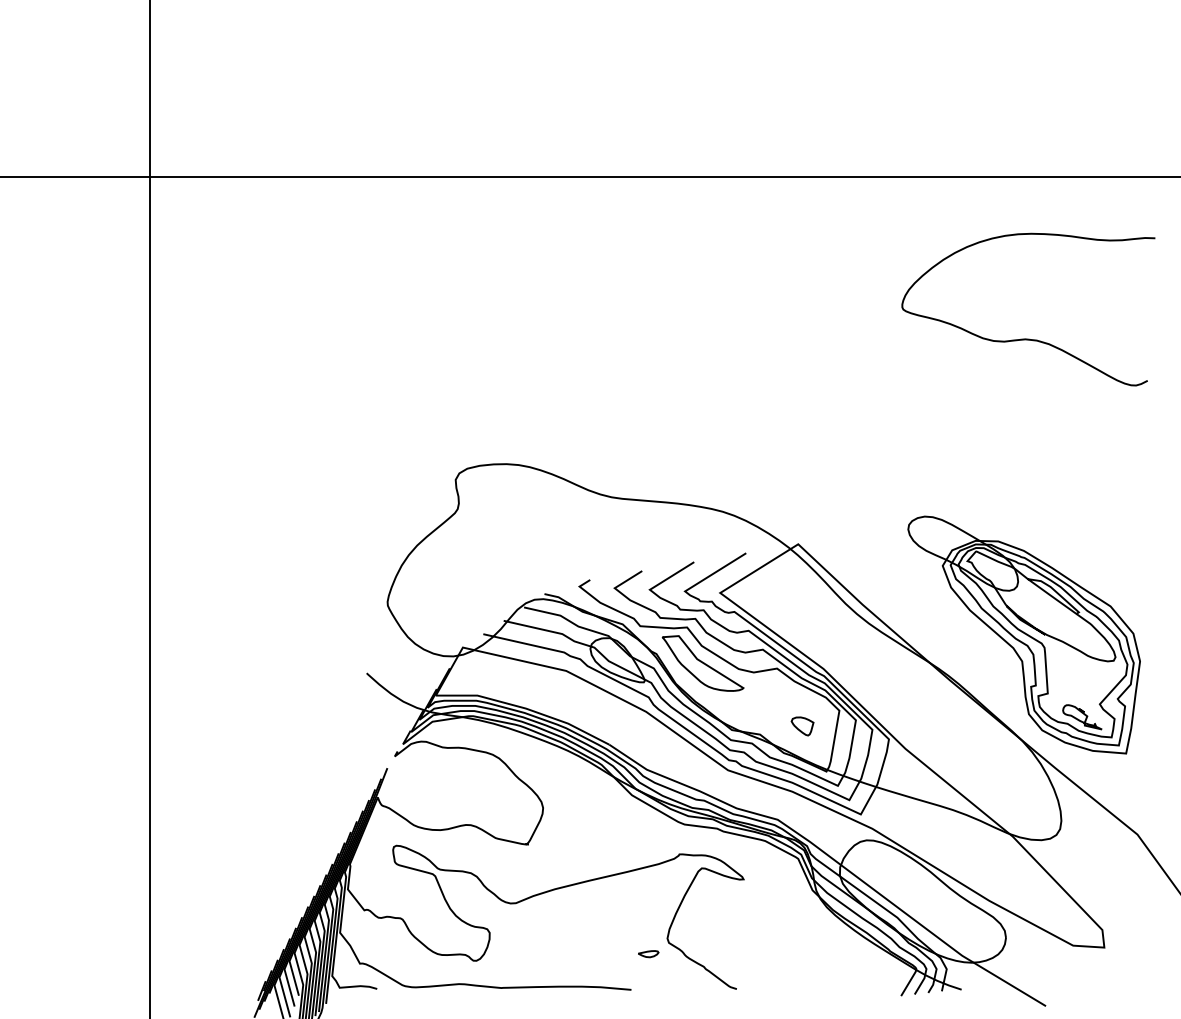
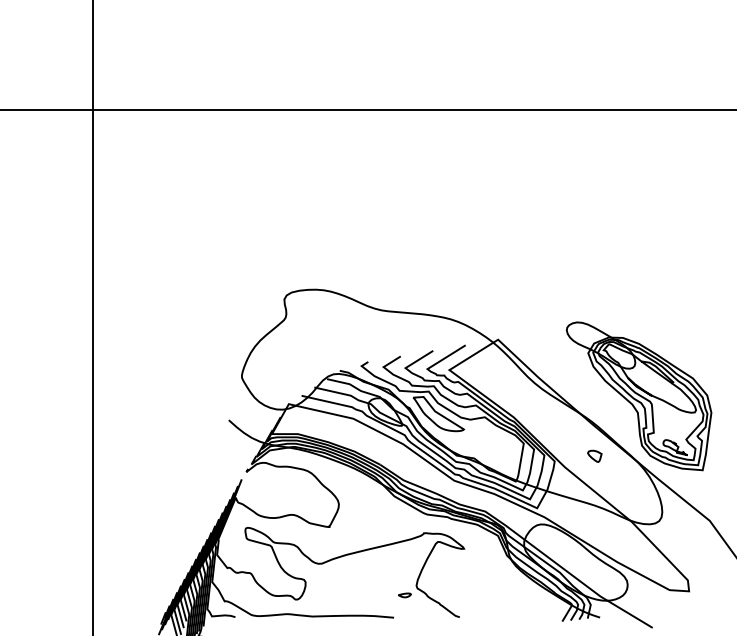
curve: (1028, 338) -> (641, 211), removed
part: (802, 725) -> (594, 455), moved

